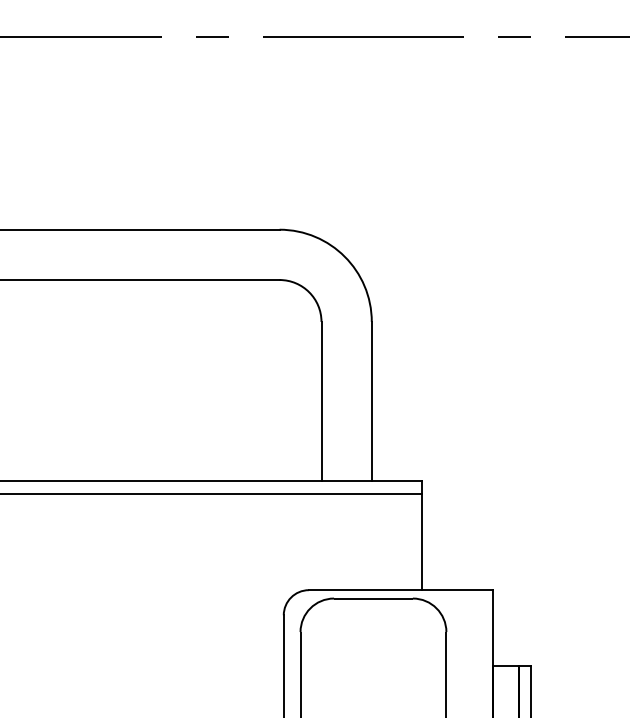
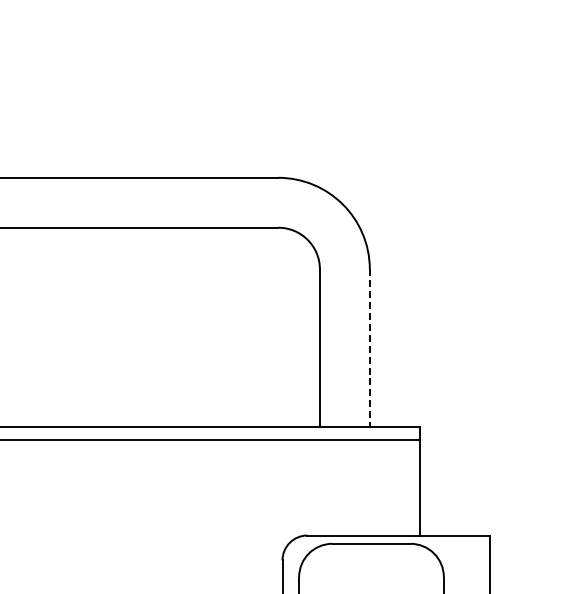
line: (371, 401) -> (369, 348), solid -> dashed

